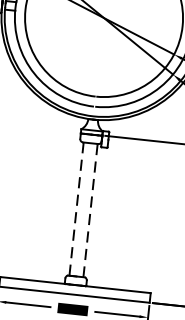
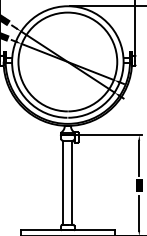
line: (76, 208) -> (63, 182), dashed -> solid
line: (90, 210) -> (72, 182), dashed -> solid

